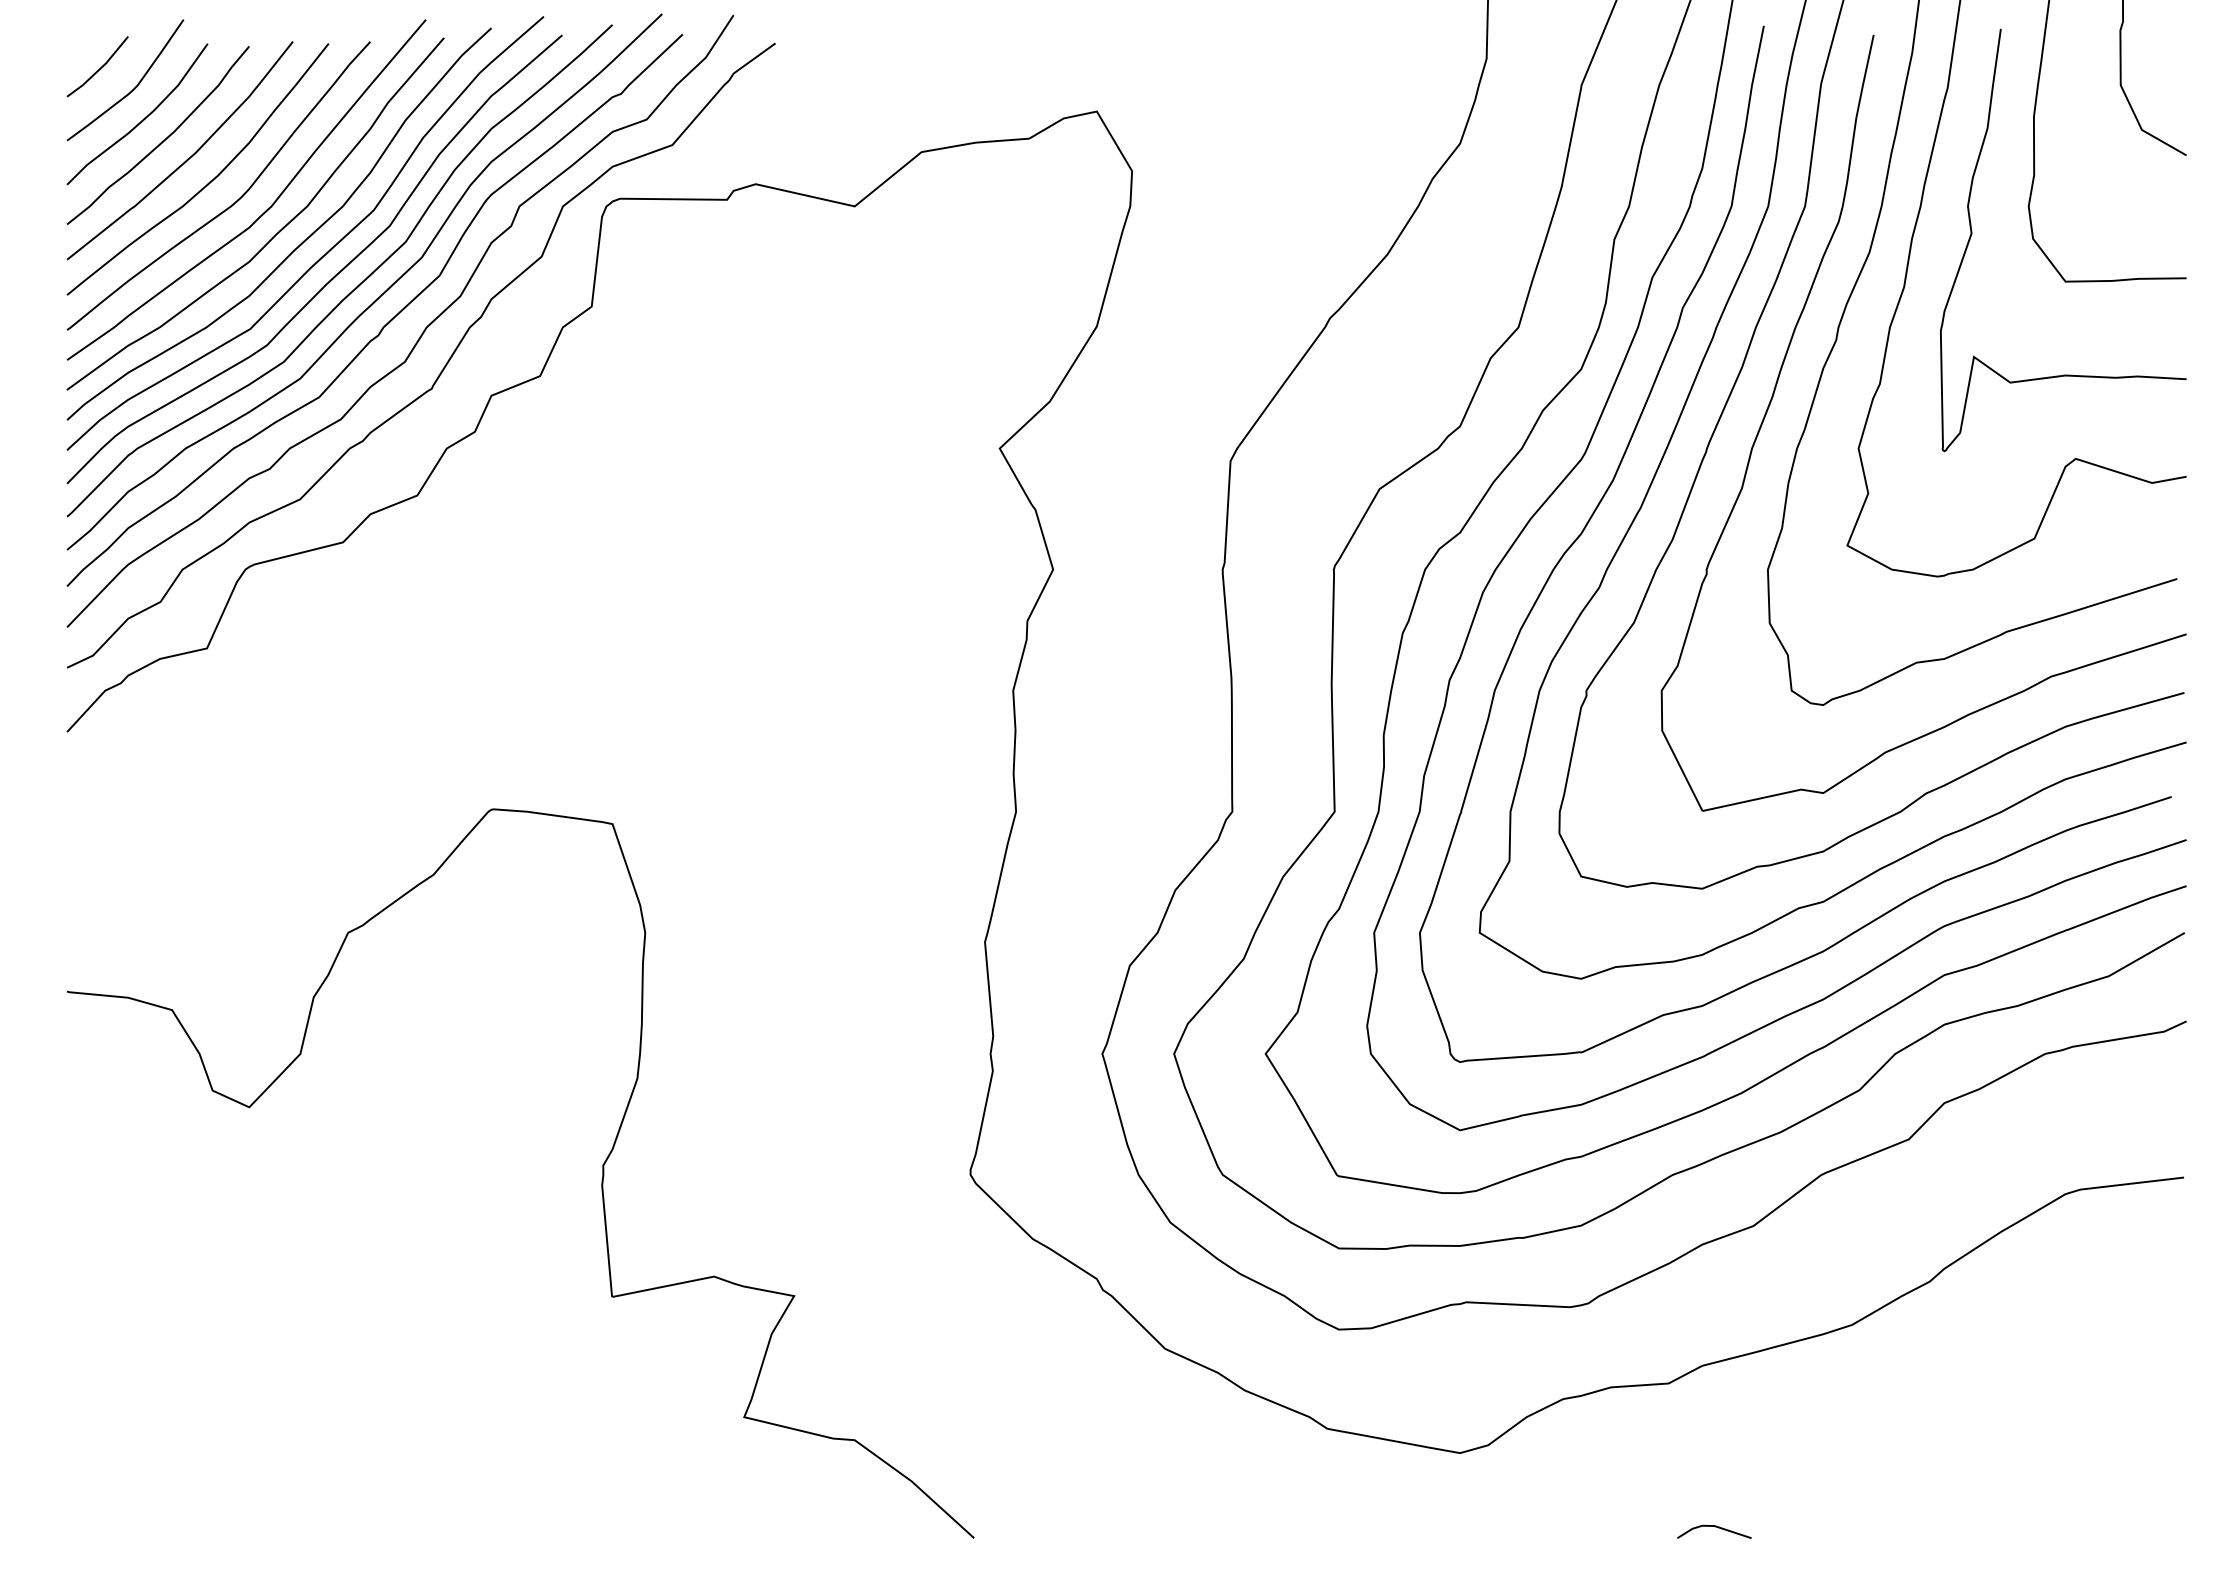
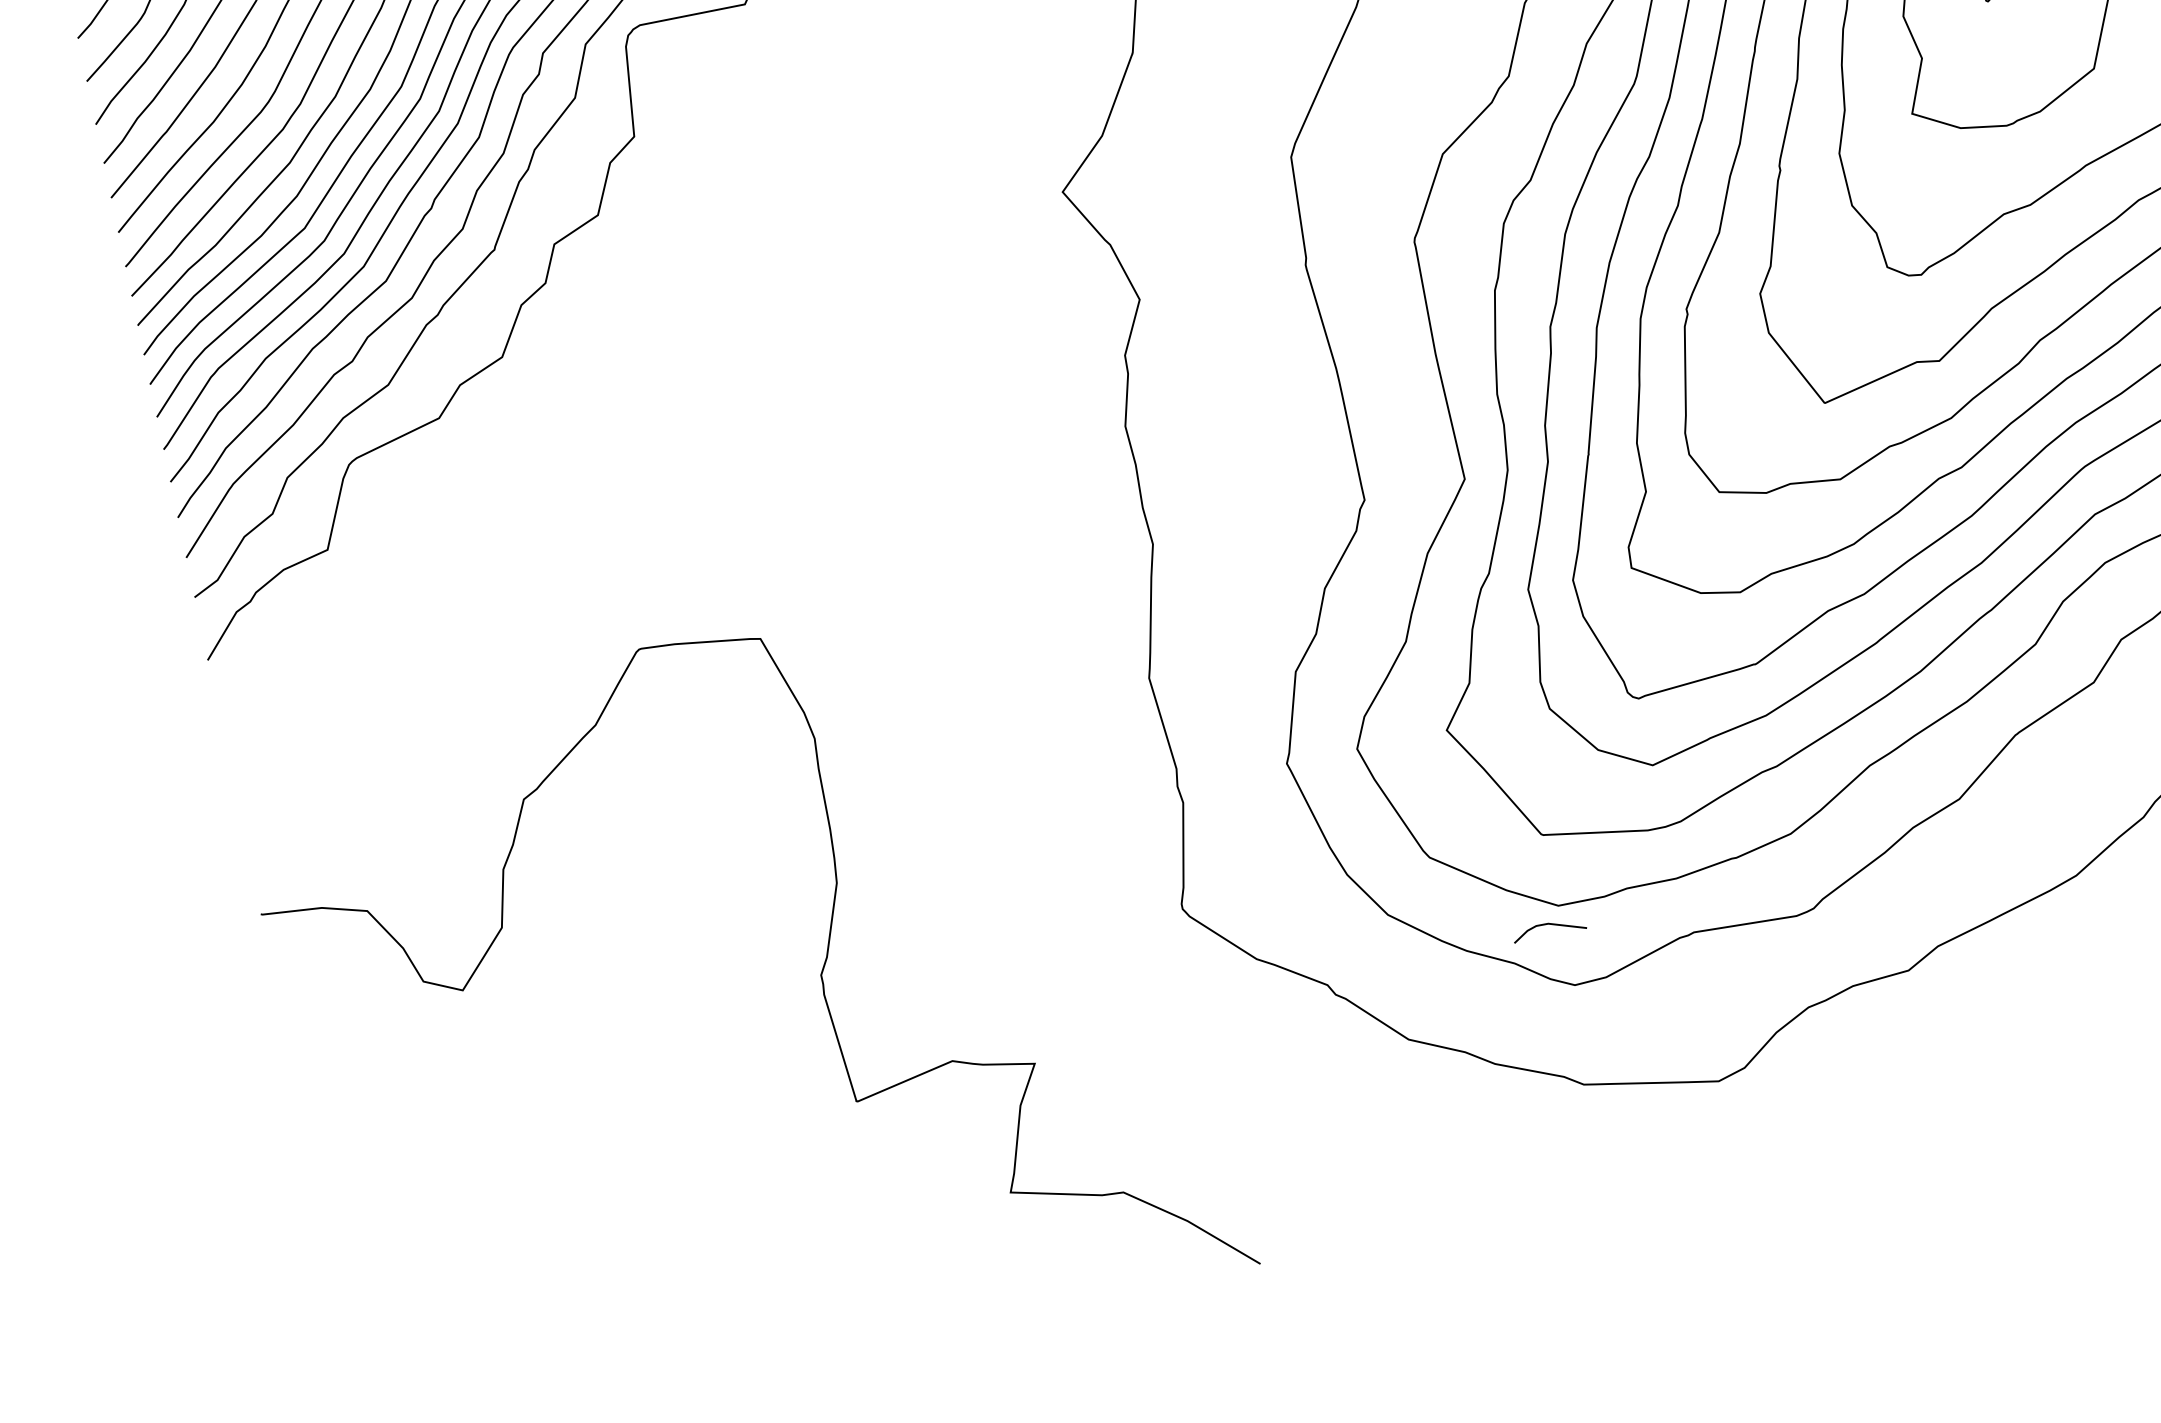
line: (1715, 1527) -> (1549, 924), moved

